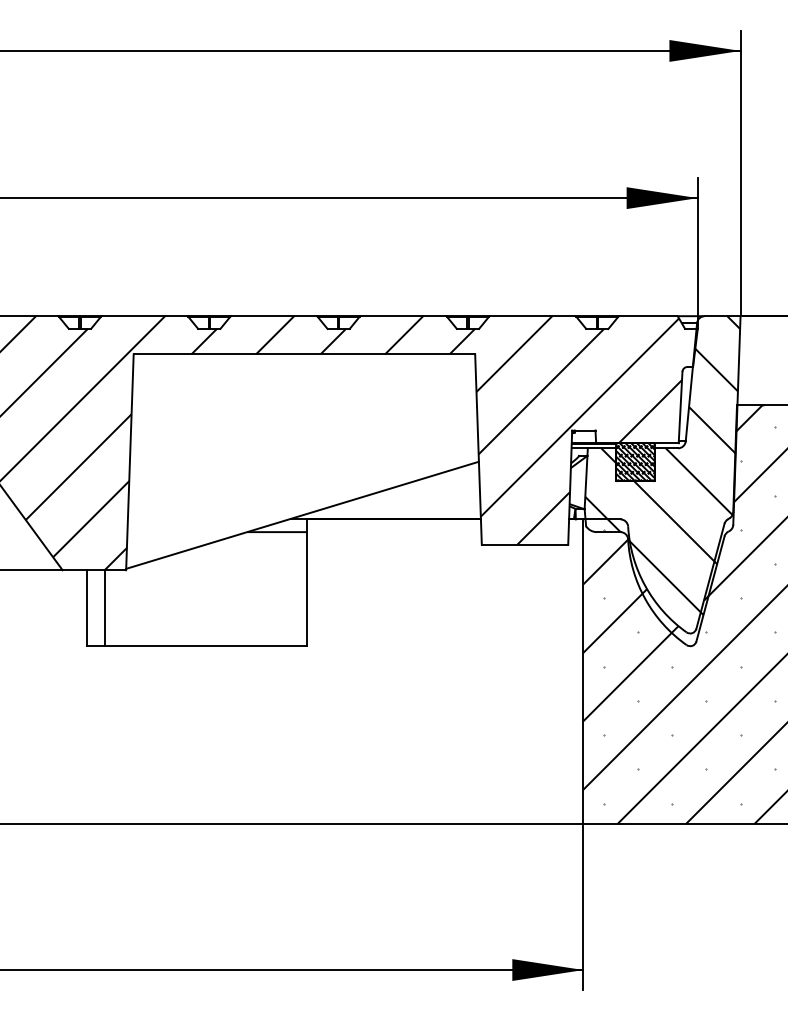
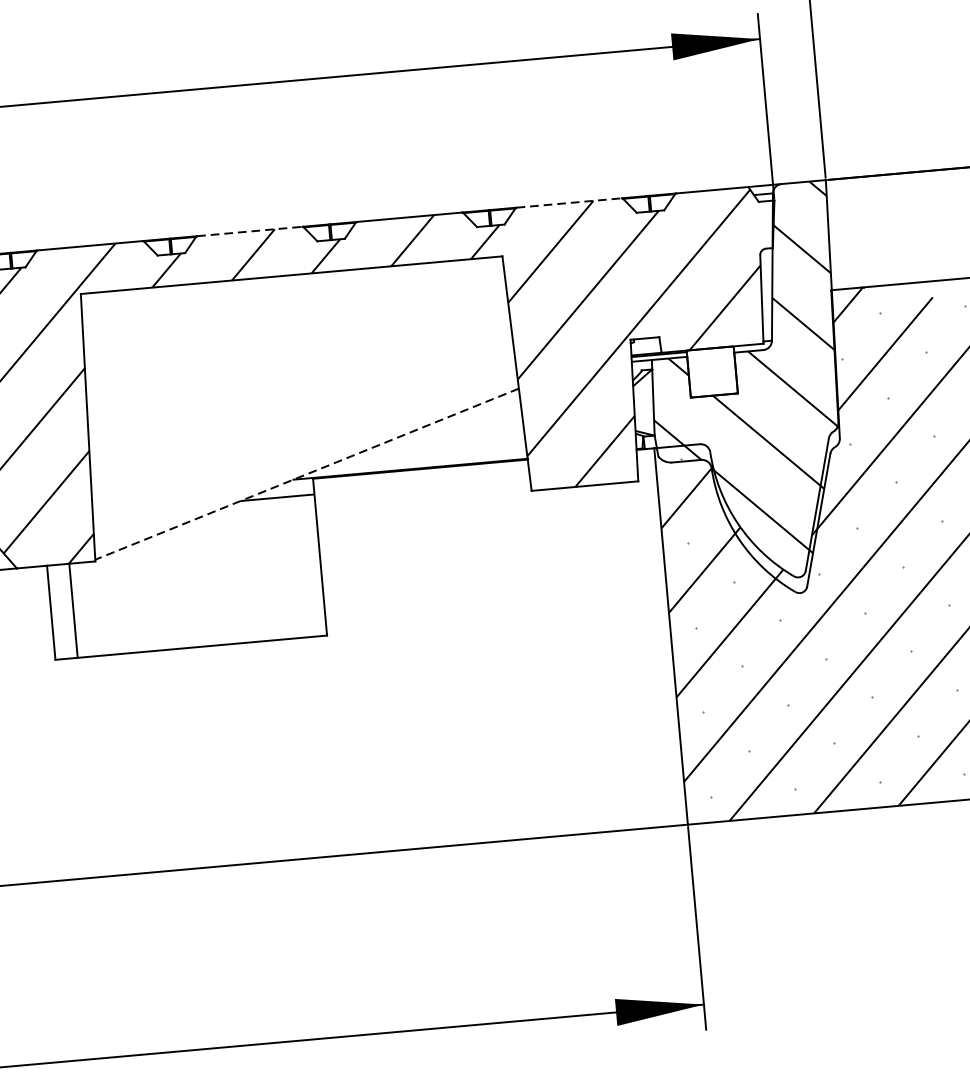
line: (273, 316) -> (249, 231), solid -> dashed
line: (532, 316) -> (569, 203), solid -> dashed
hatch: (635, 462) -> (712, 372), removed
line: (302, 515) -> (307, 474), solid -> dashed

